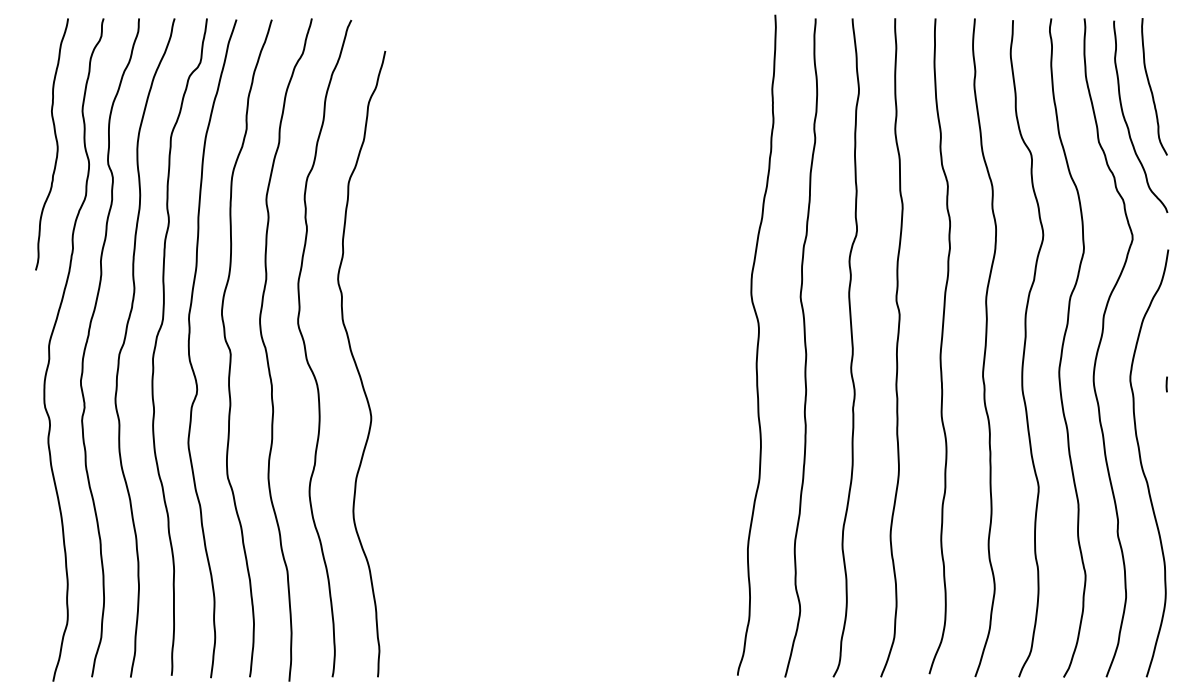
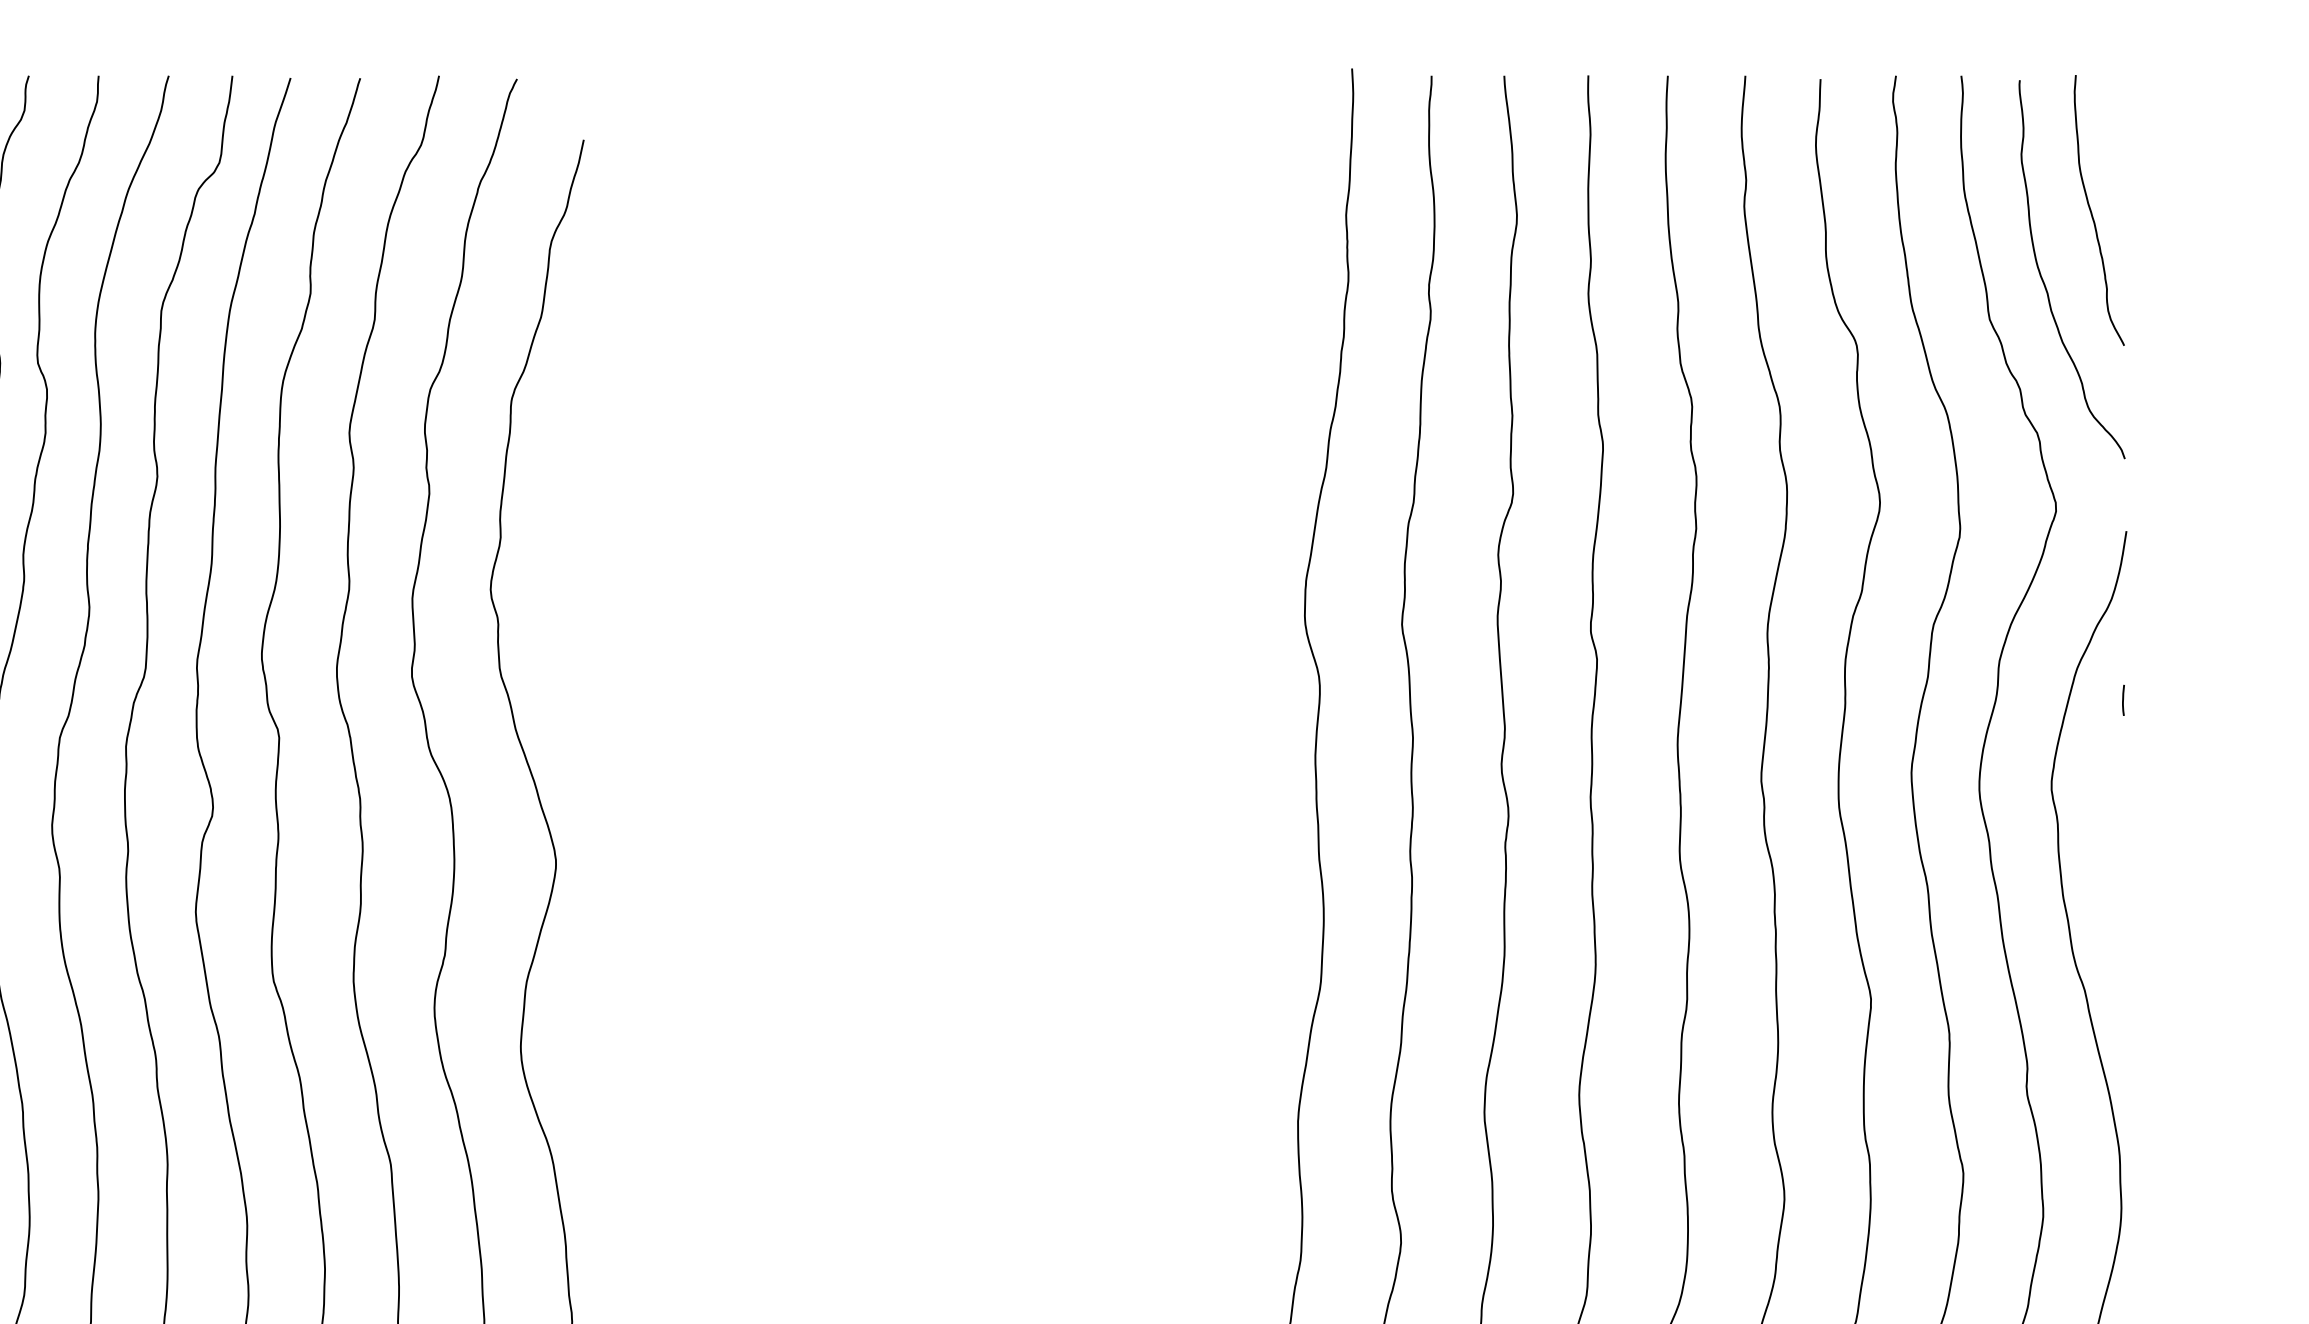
line: (1166, 384) -> (2122, 700), moved

